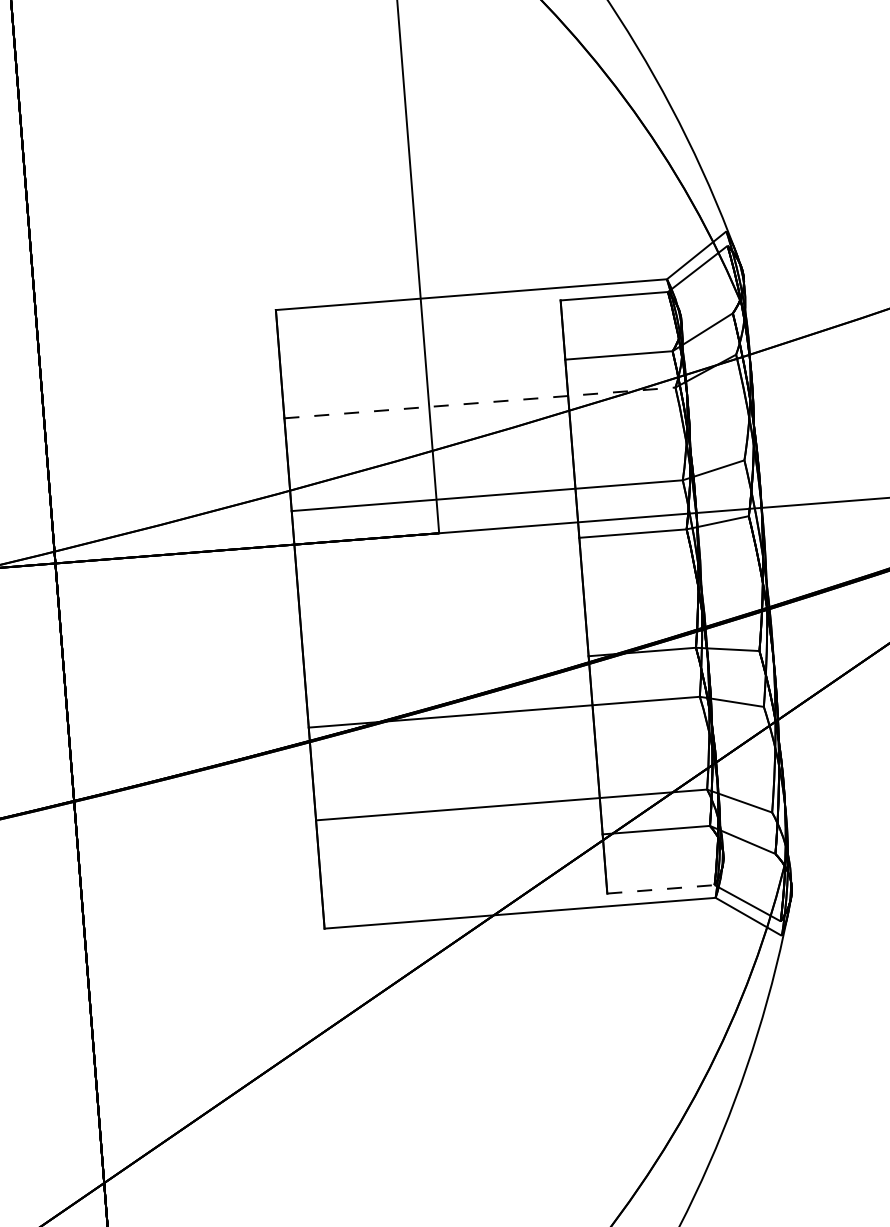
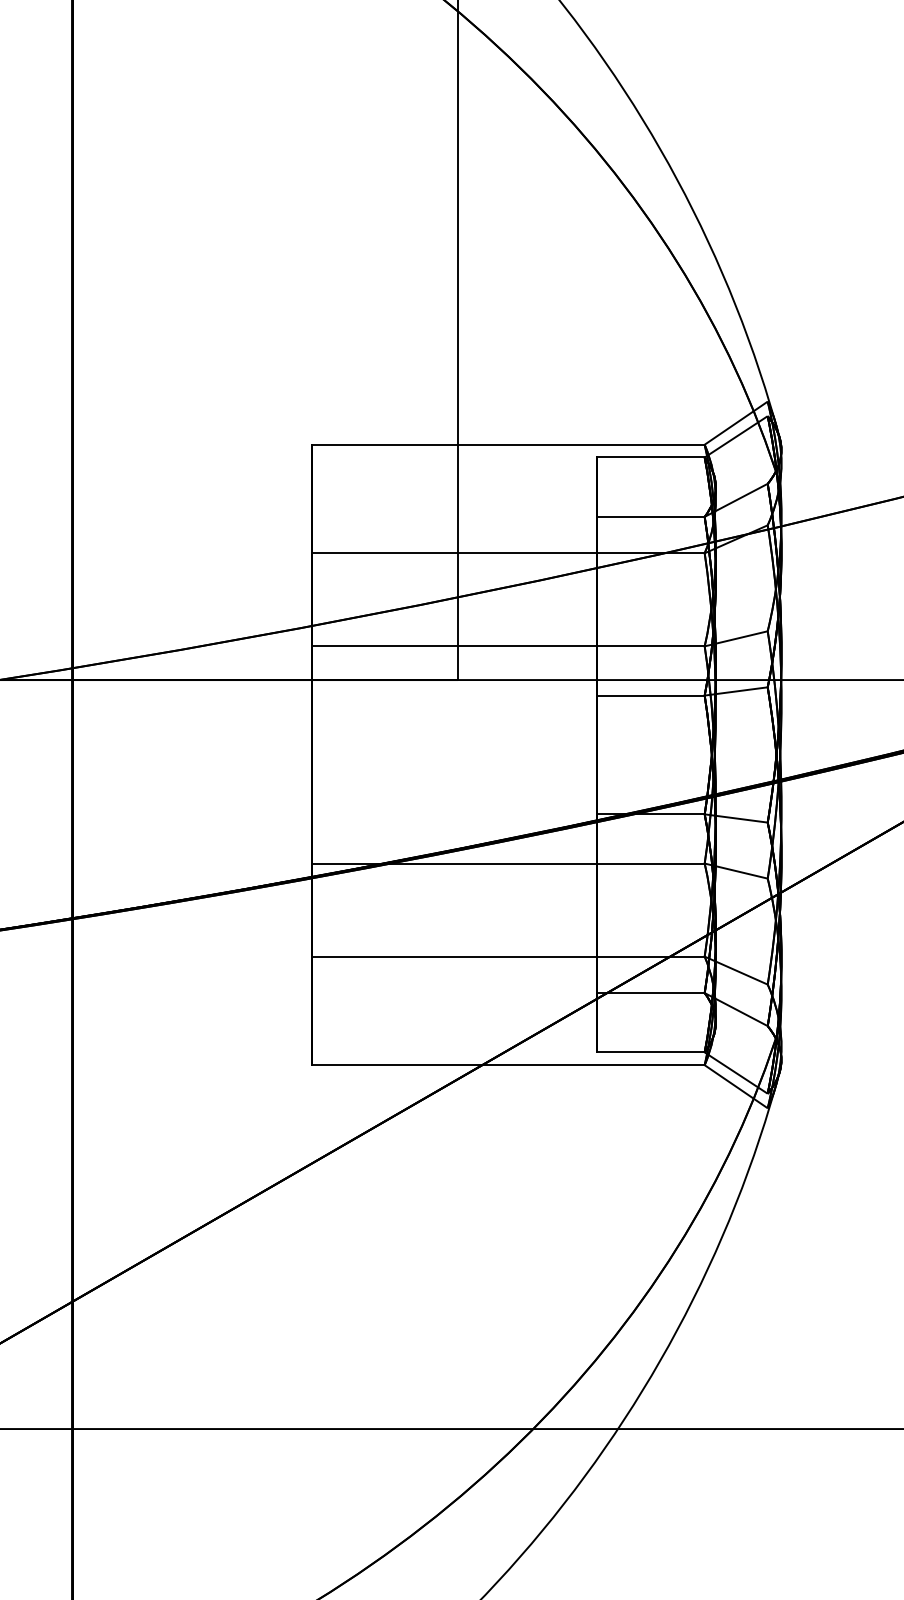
line: (480, 403) -> (509, 553), dashed -> solid
line: (660, 889) -> (650, 1052), dashed -> solid

